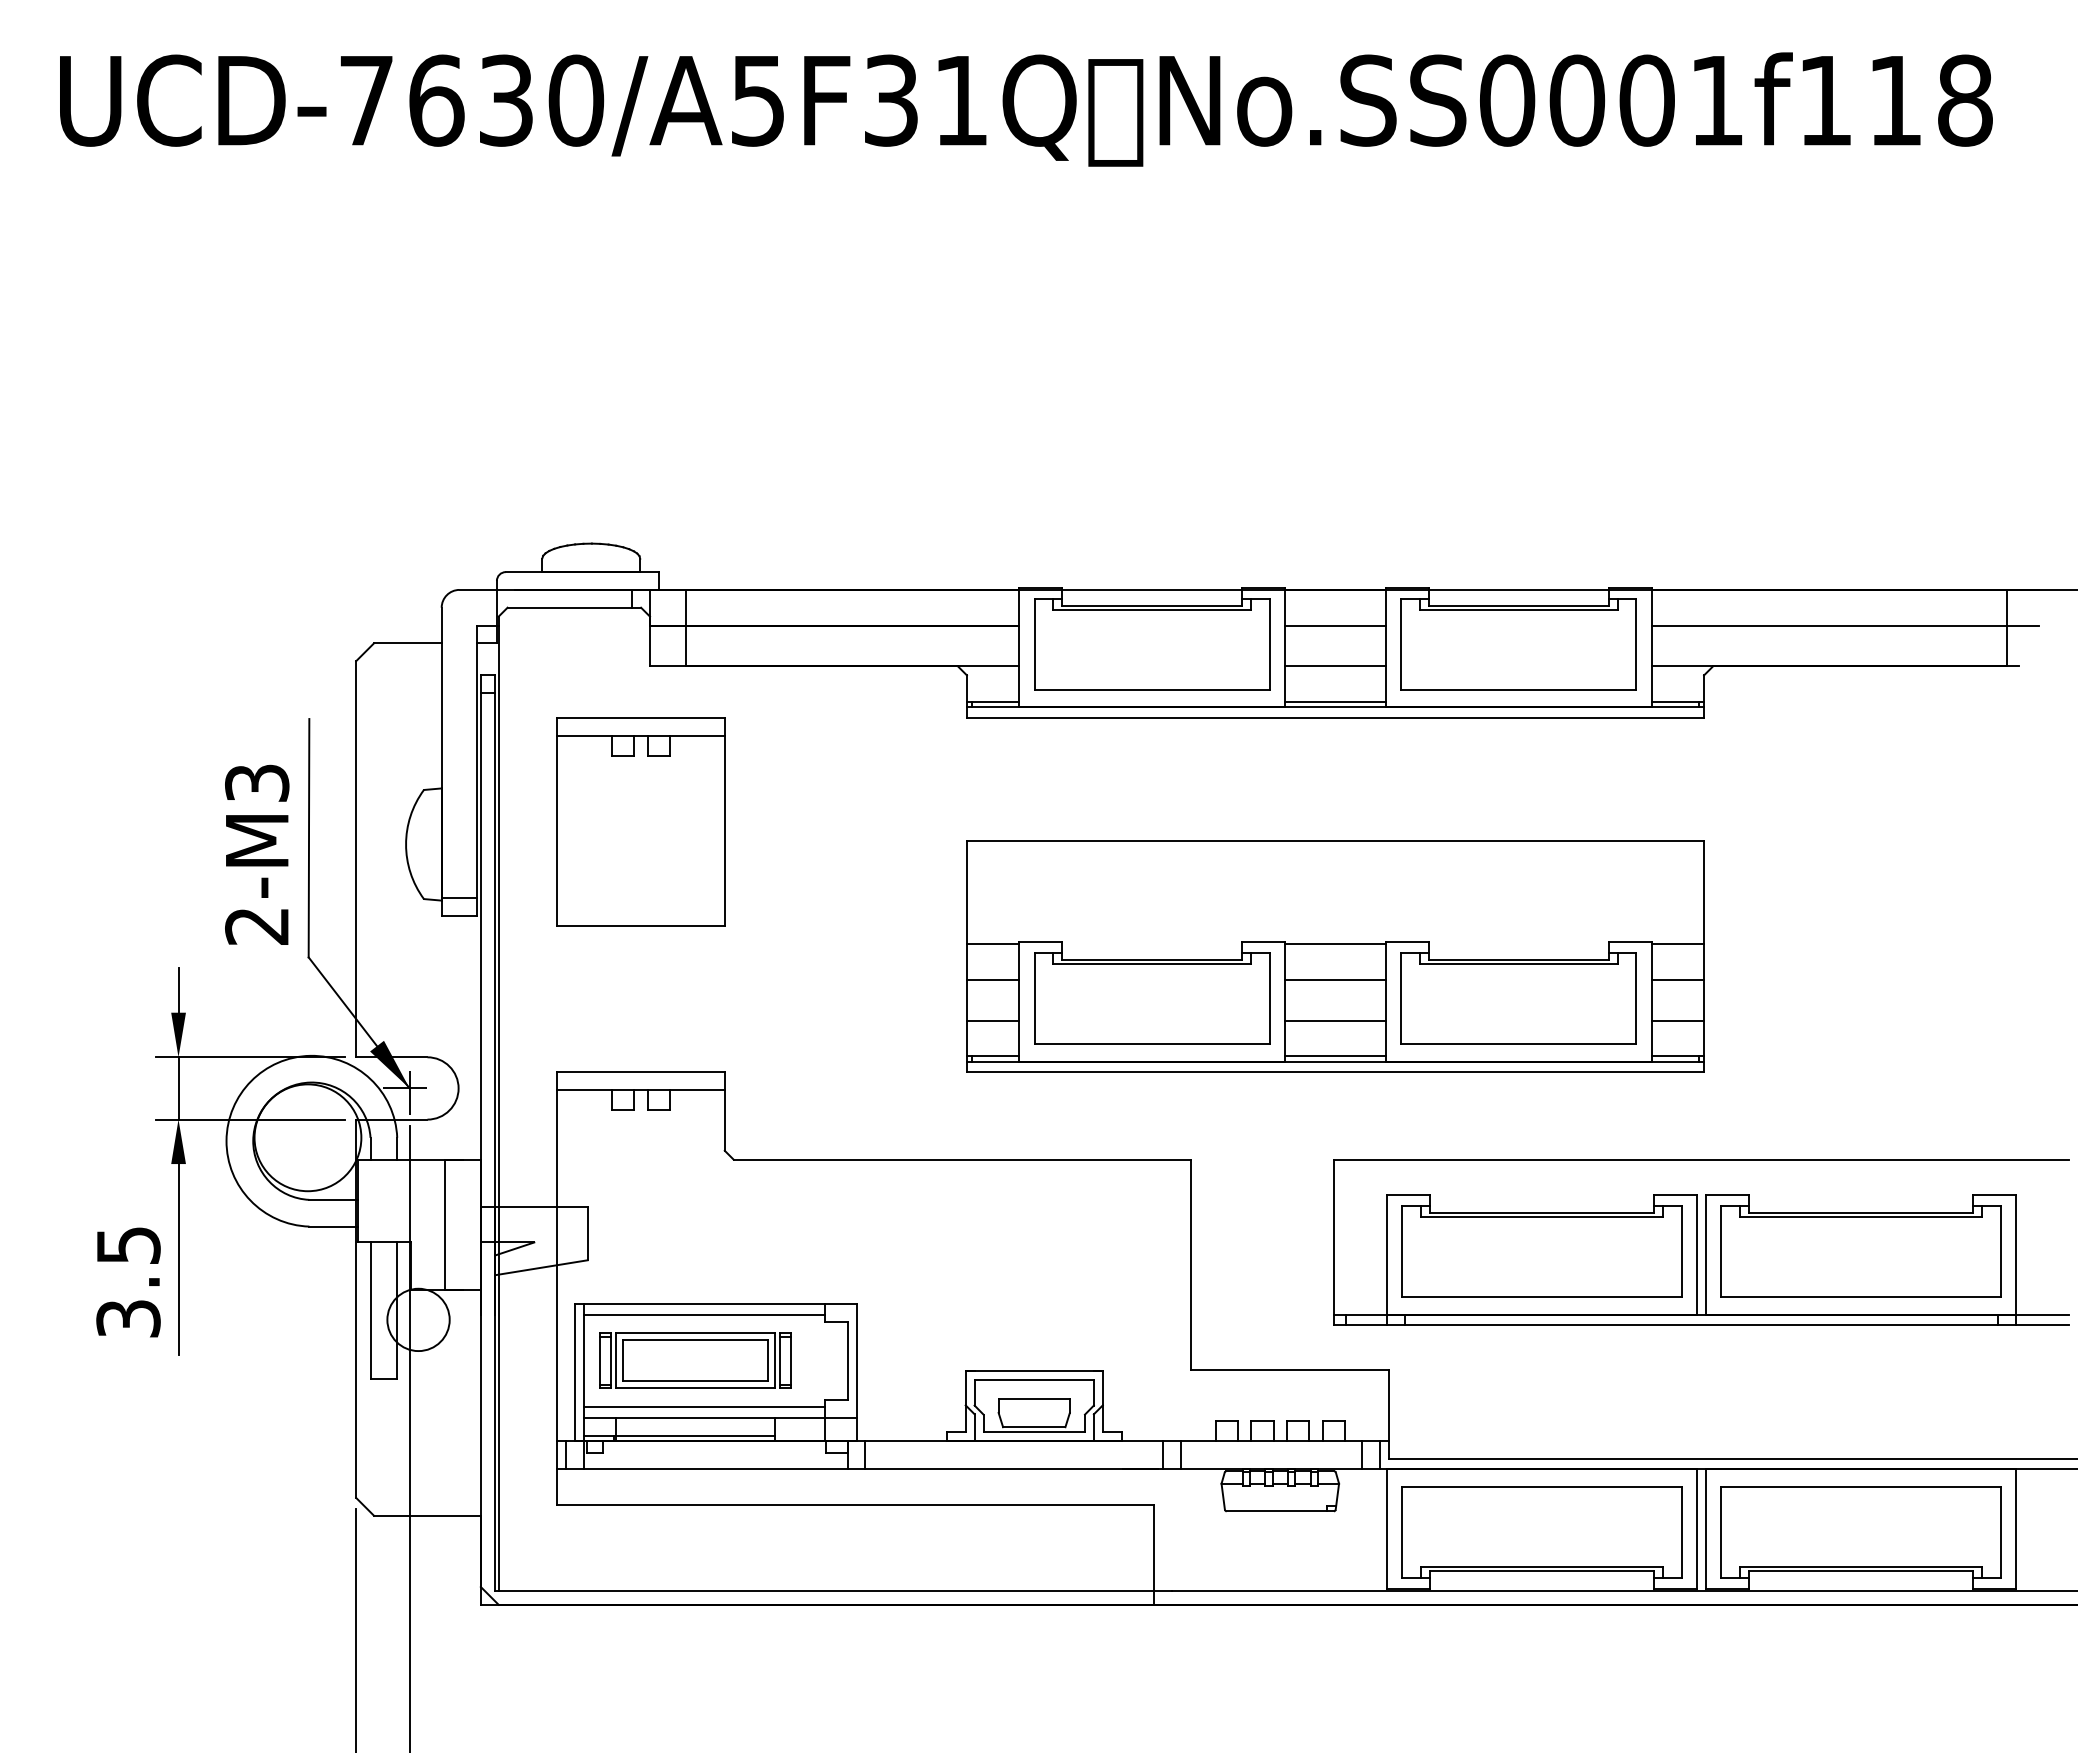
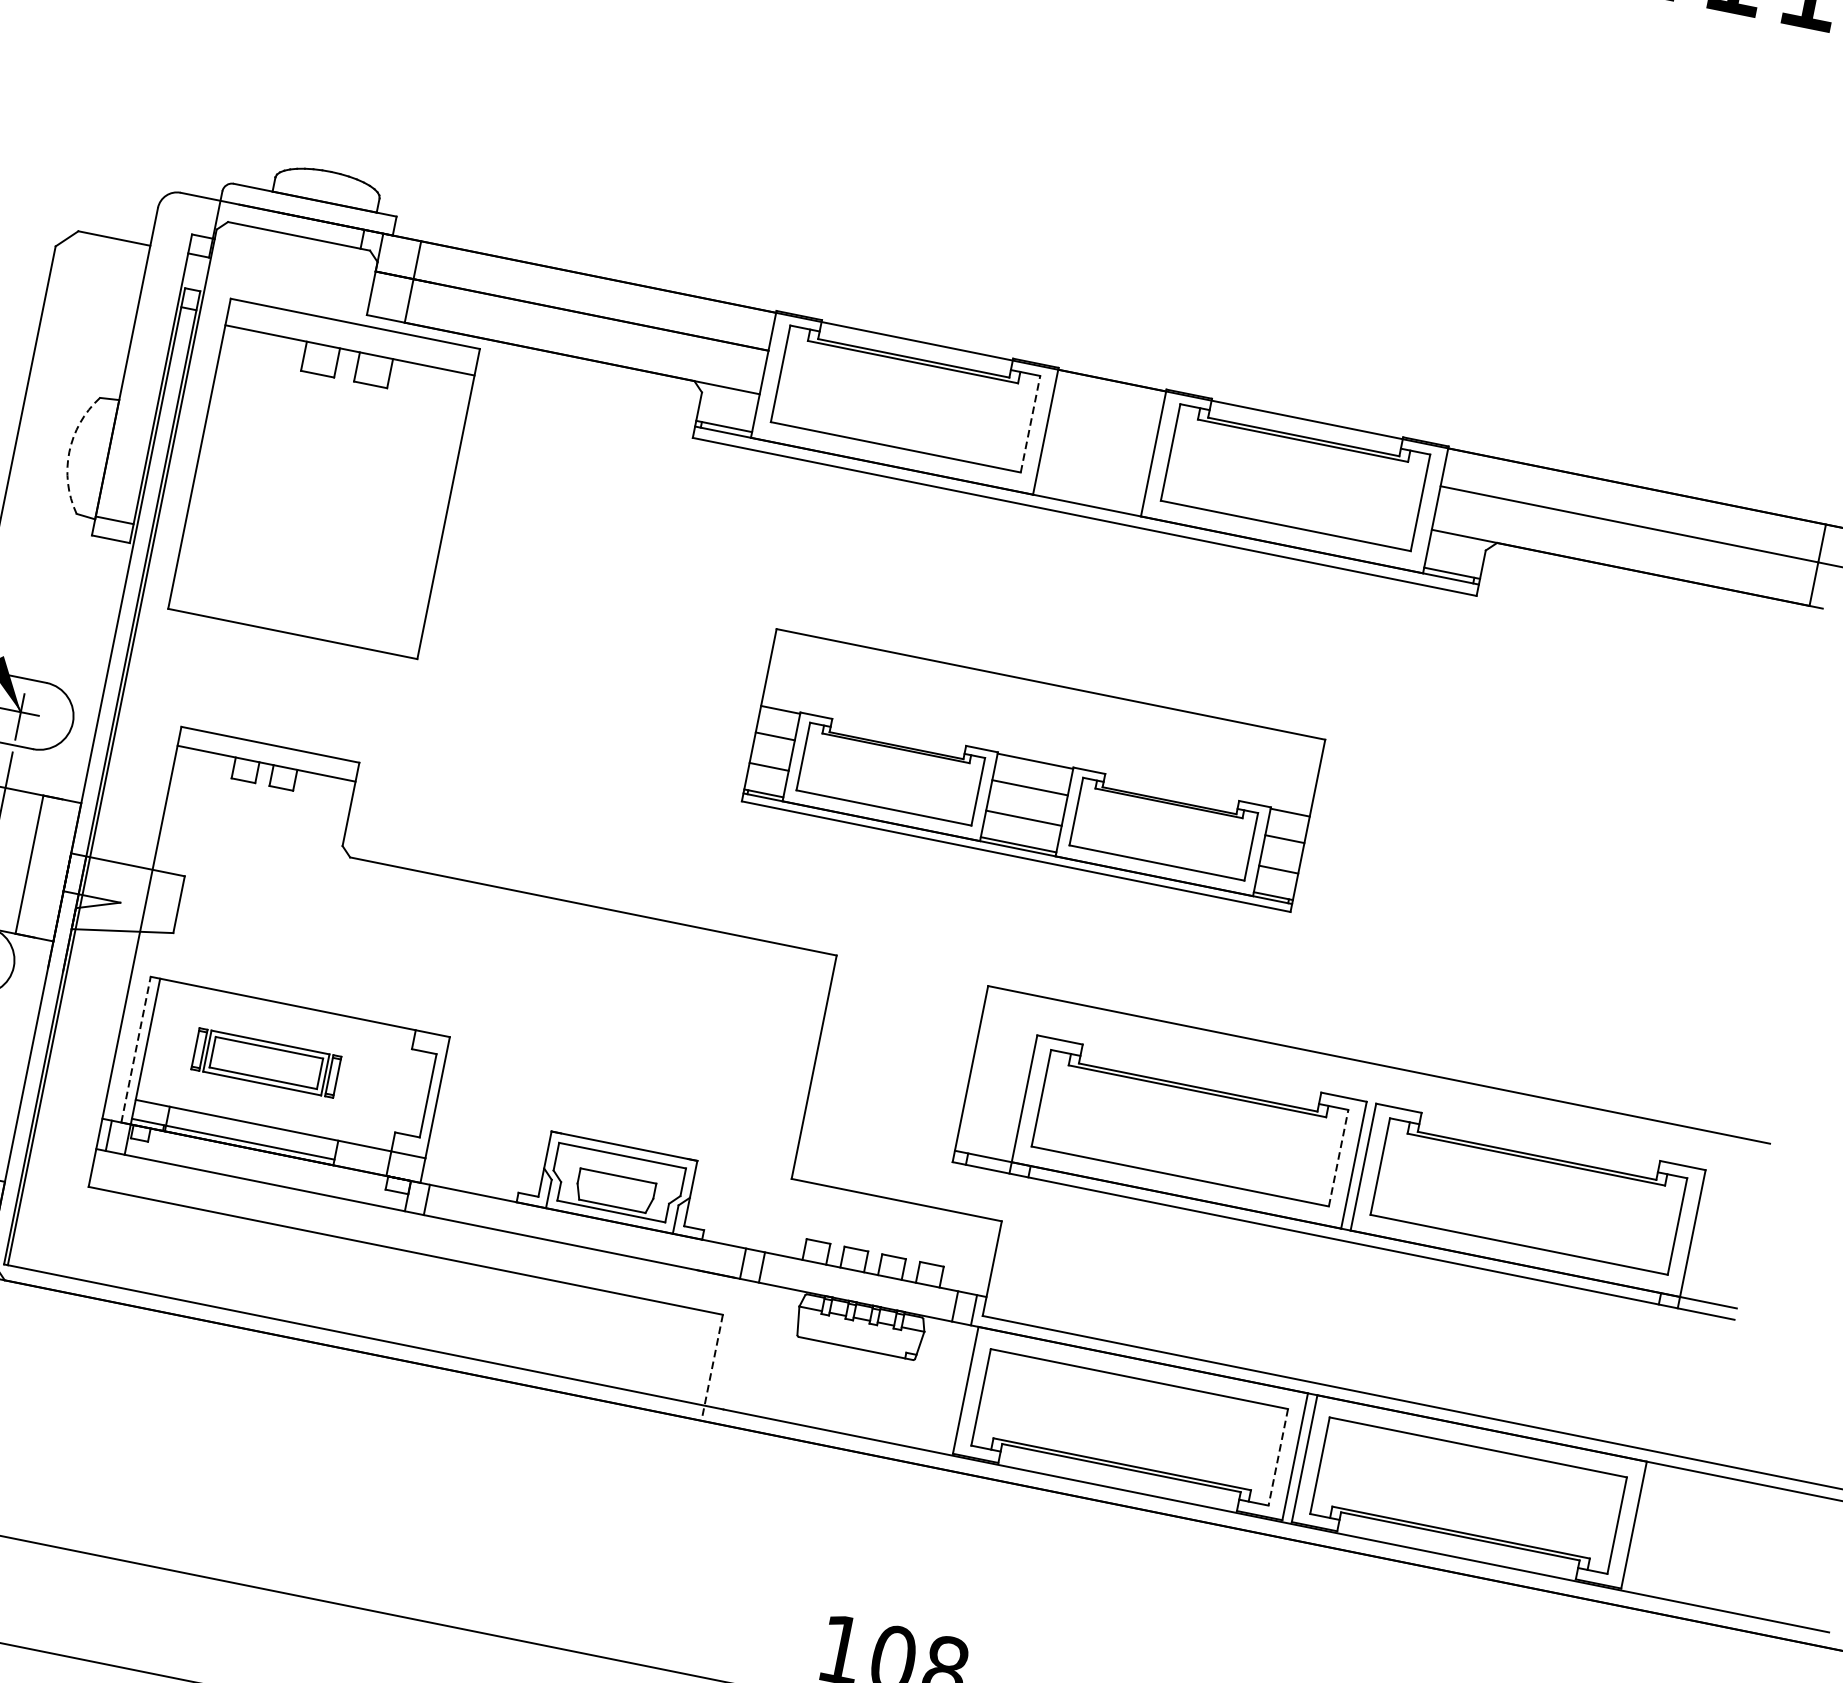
line: (1335, 625) -> (1104, 418), removed
line: (1269, 643) -> (1030, 423), solid -> dashed
line: (1335, 666) -> (1095, 462), removed
line: (1335, 702) -> (1088, 500), removed
part: (640, 821) -> (323, 477), size x1.4
arc: (406, 844) -> (69, 452), solid -> dashed
part: (1335, 956) -> (1033, 770), size x0.7
line: (1681, 1250) -> (1338, 1157), solid -> dashed
line: (704, 1314) -> (285, 1015), removed
part: (695, 1360) -> (266, 1062), size x0.7
line: (575, 1372) -> (136, 1049), solid -> dashed
line: (704, 1407) -> (265, 1114), removed
line: (1681, 1533) -> (1277, 1458), solid -> dashed
line: (1153, 1554) -> (711, 1367), solid -> dashed

